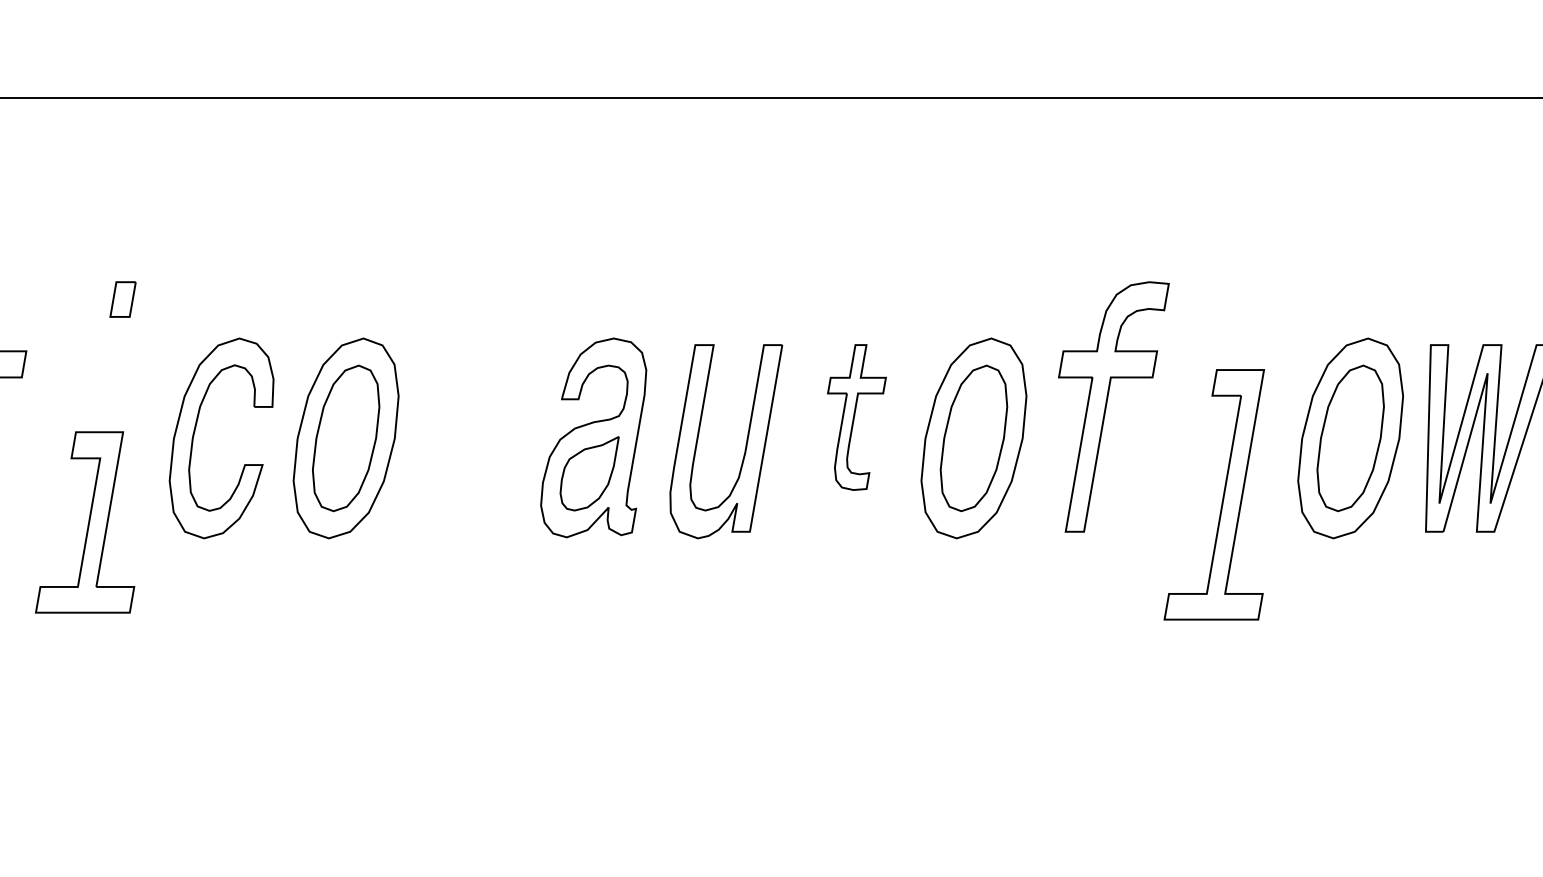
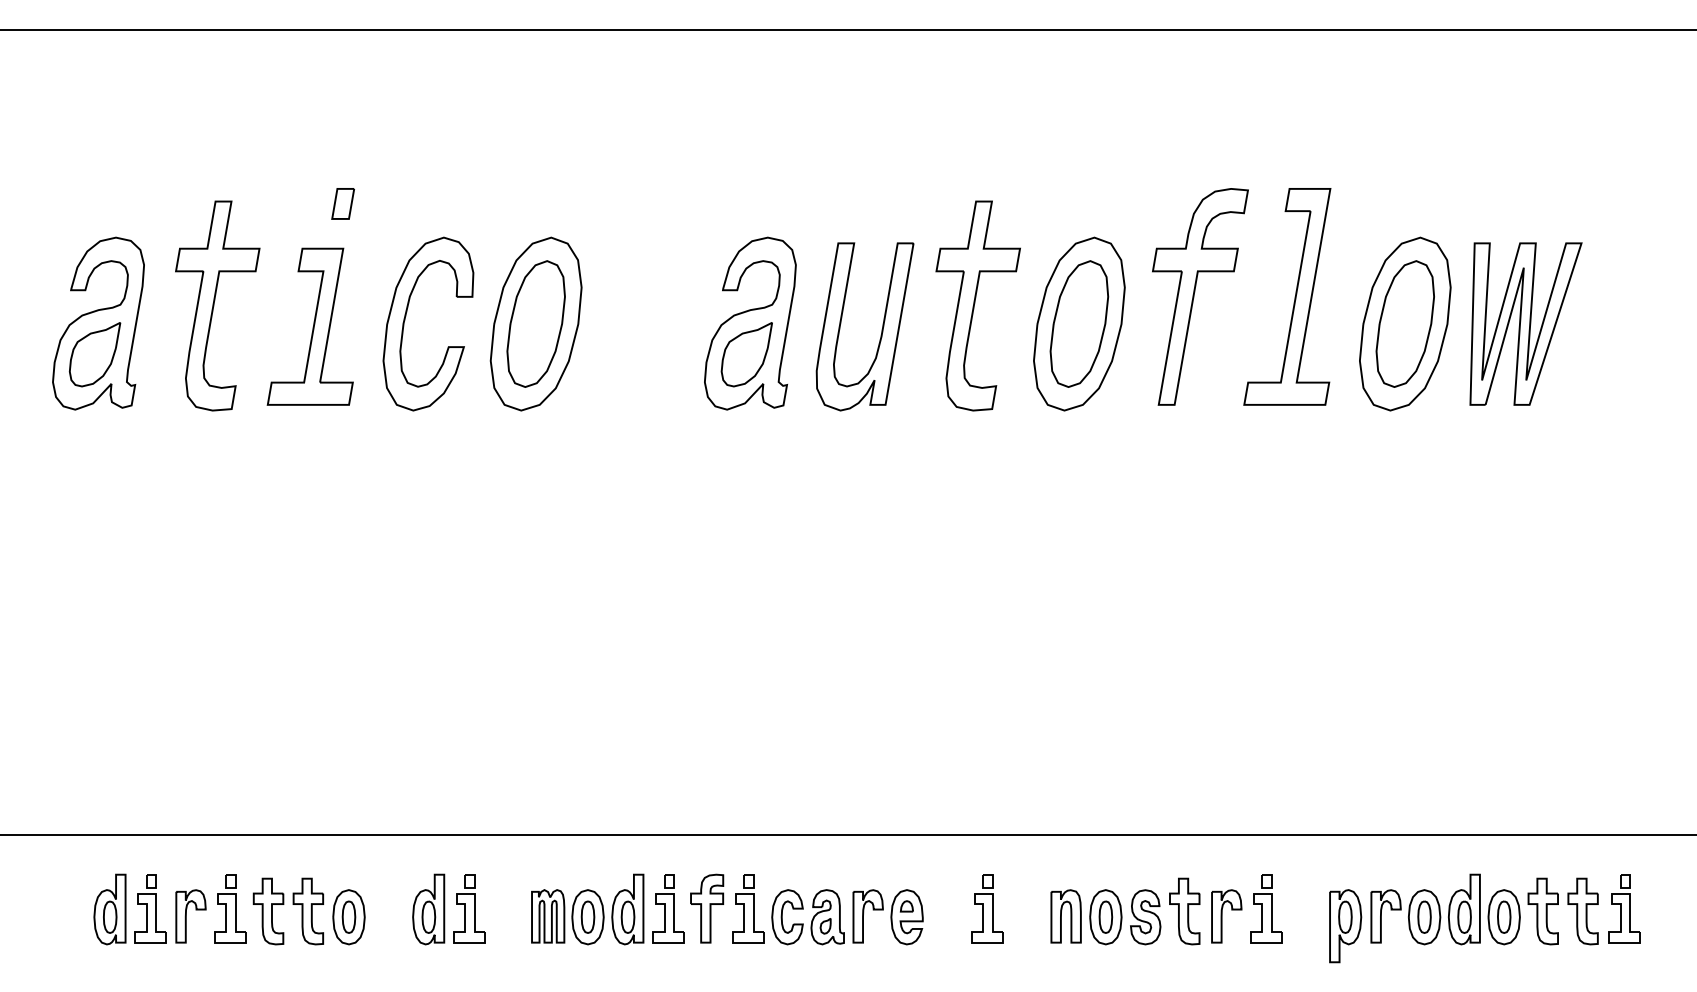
part: (856, 416) -> (977, 305), size x1.67
part: (1222, 494) -> (1294, 296), moved
part: (84, 522) -> (309, 326), moved

